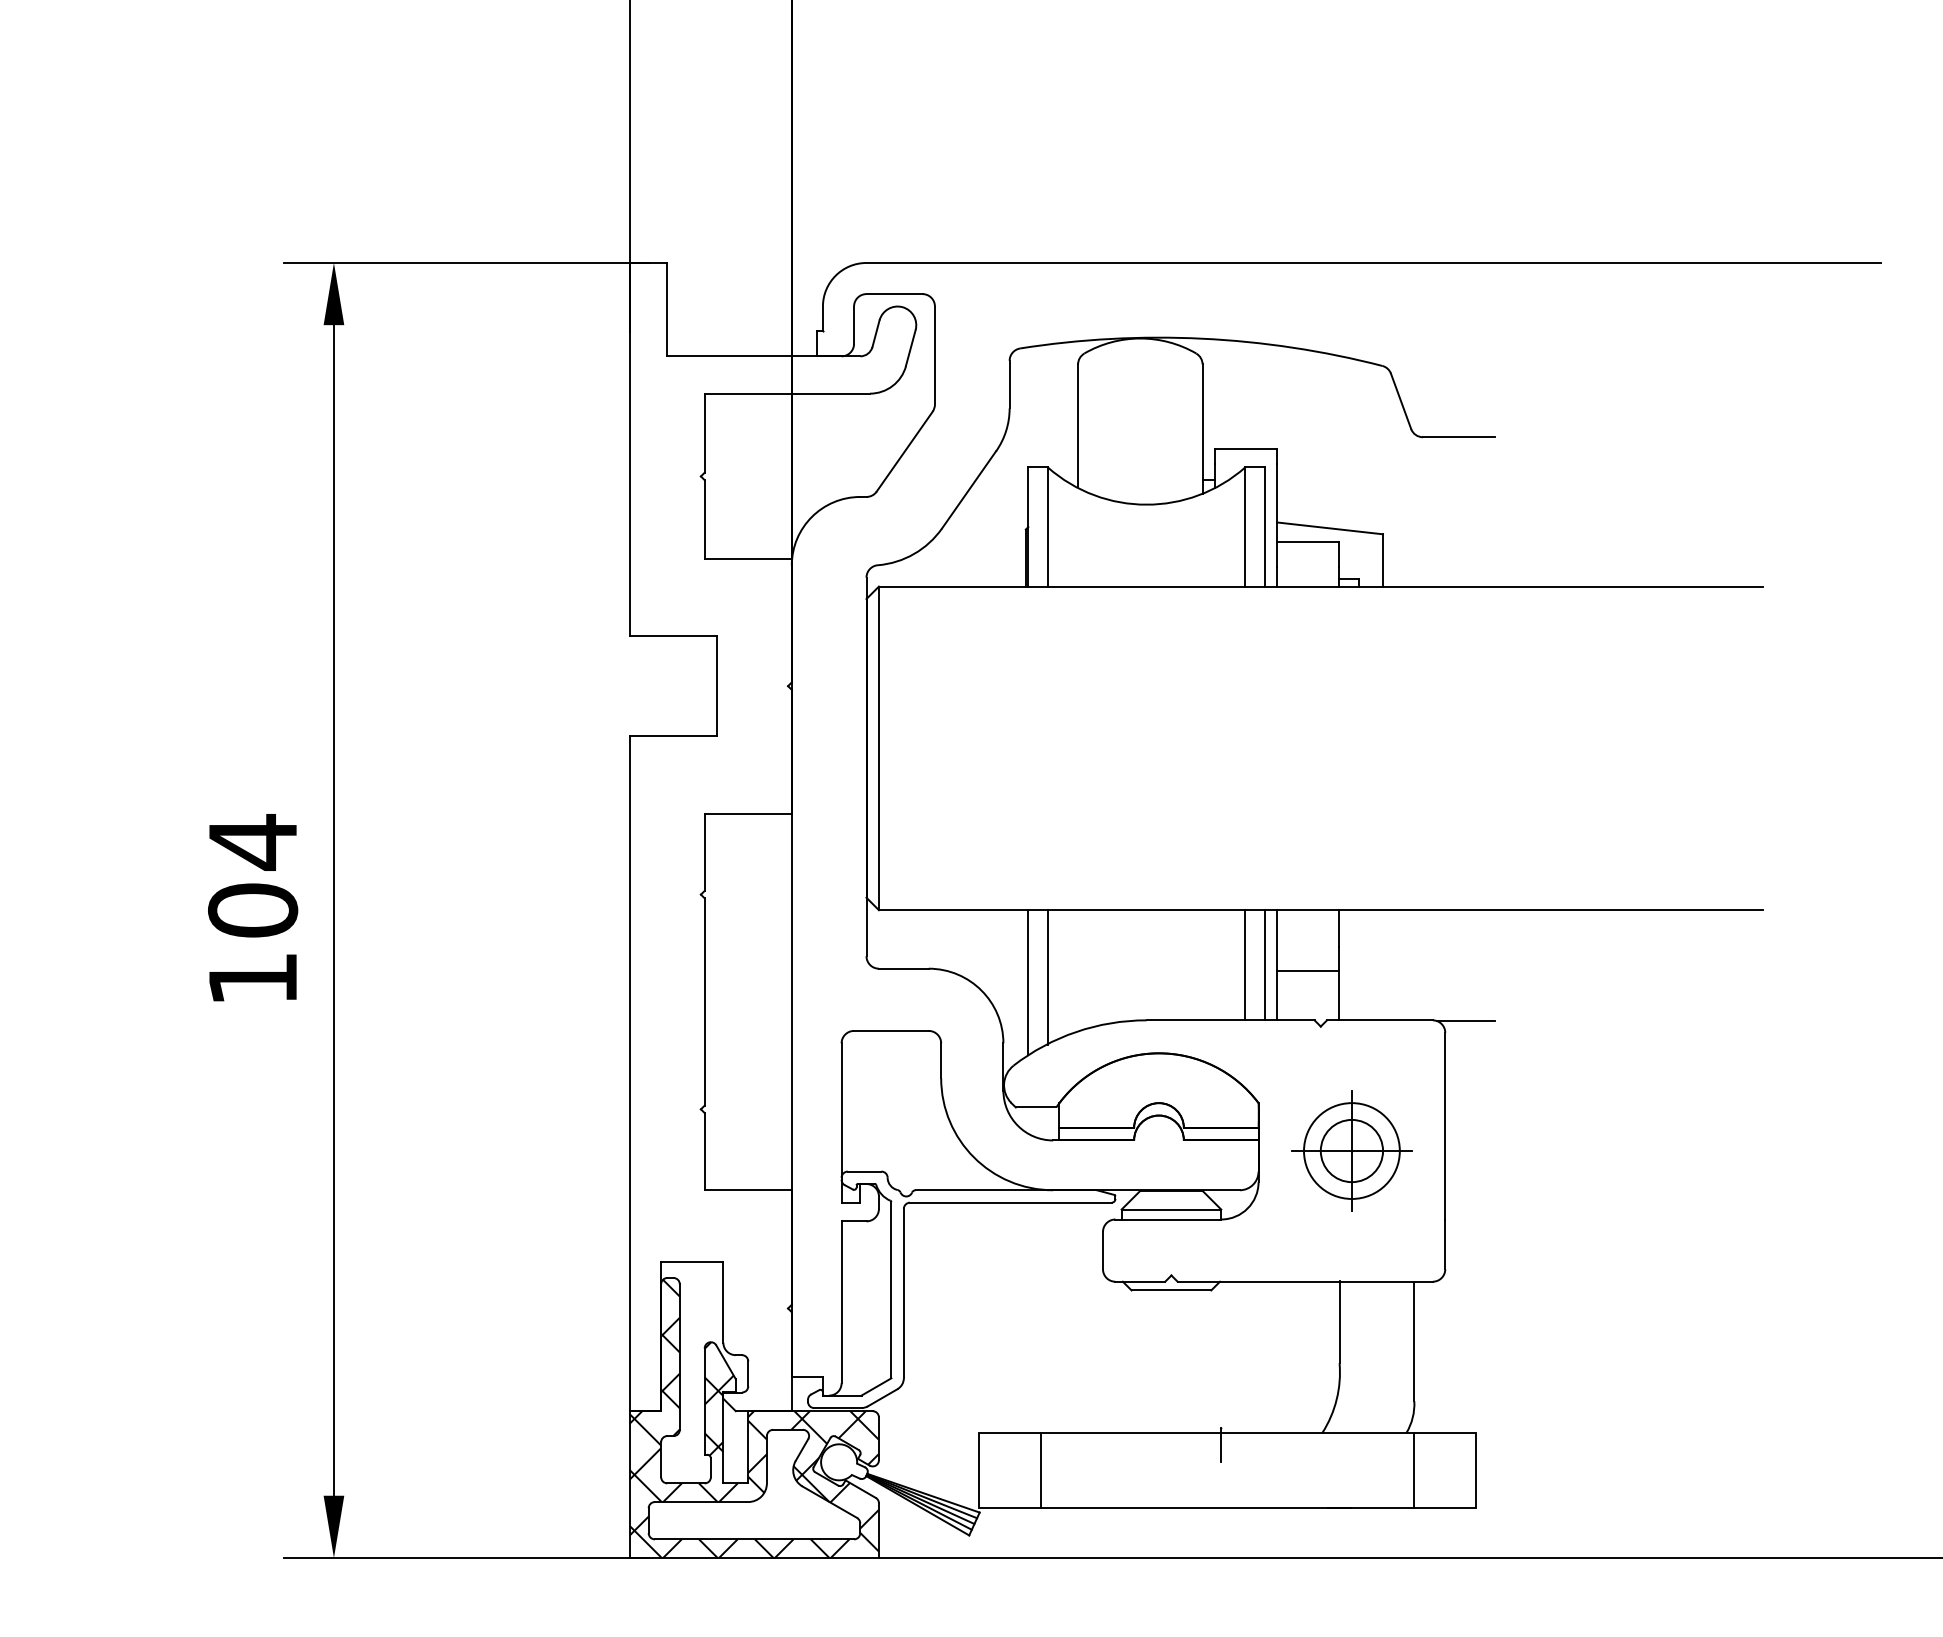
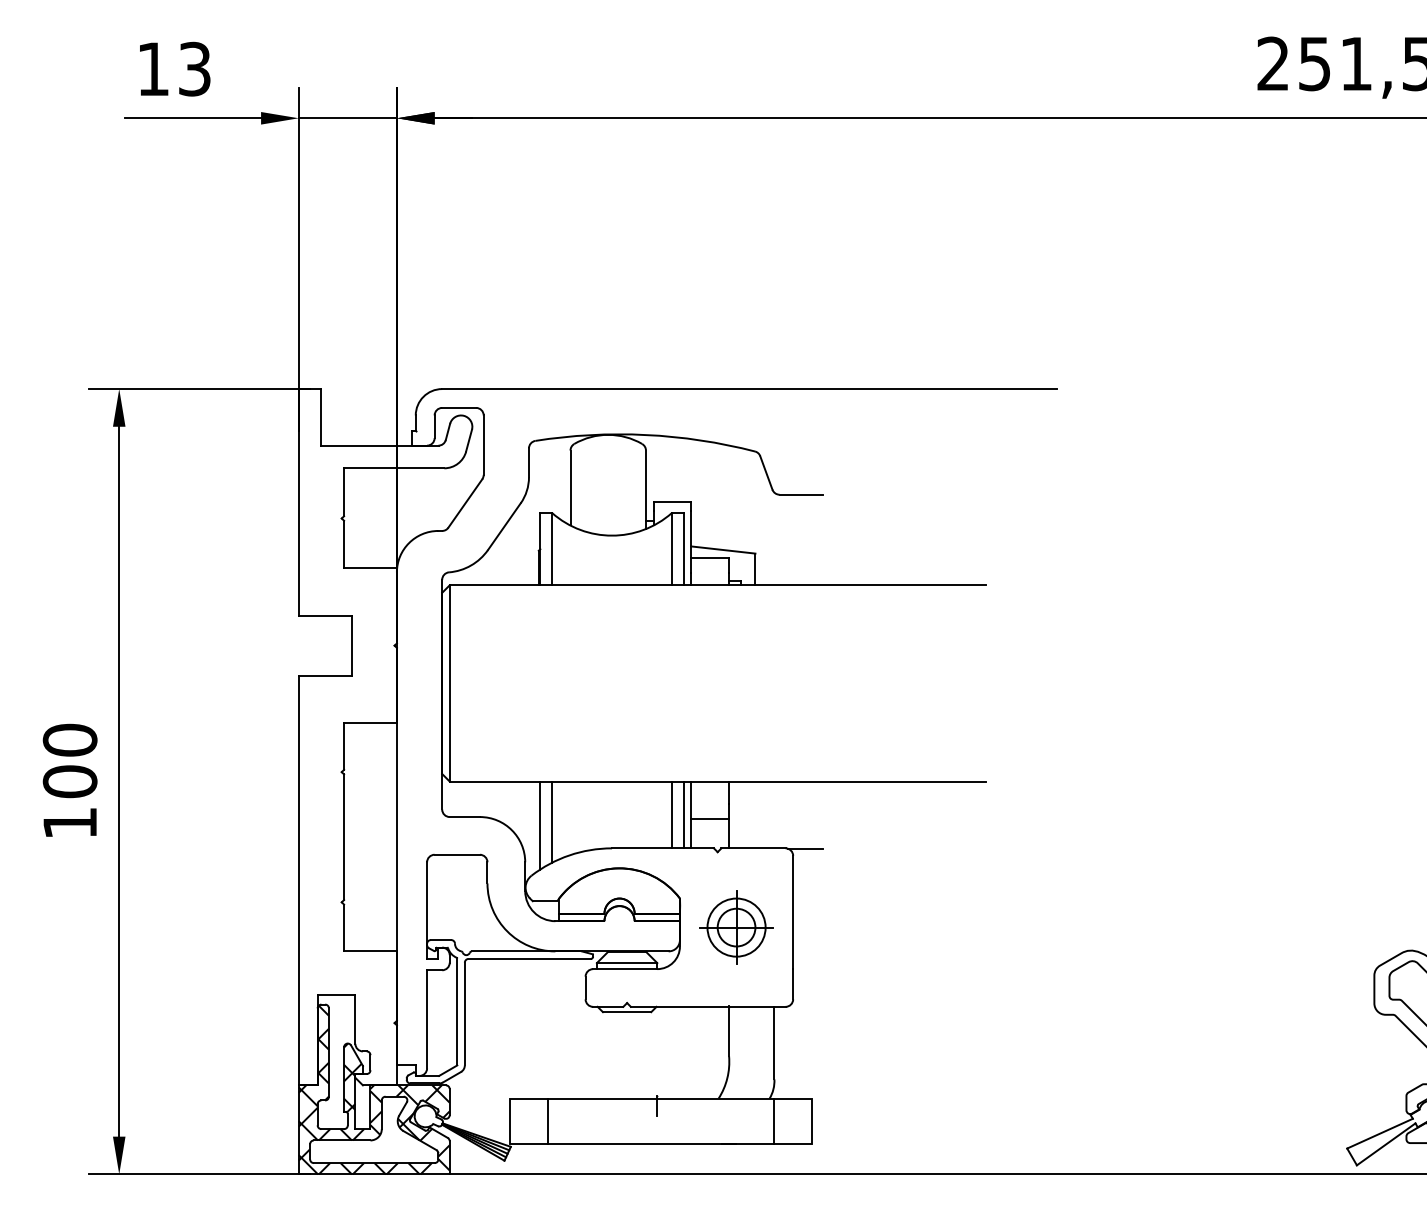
text: (251, 842) -> (69, 740), 104 -> 100

